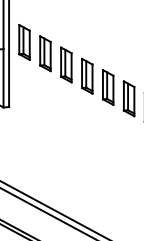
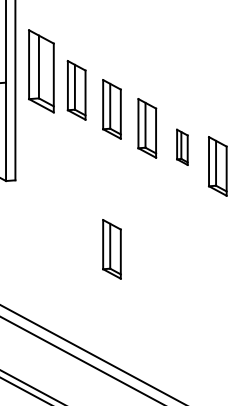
part: (24, 42) -> (41, 71), size x1.4
part: (107, 87) -> (181, 147), size x0.6
part: (66, 147) -> (112, 248), added

